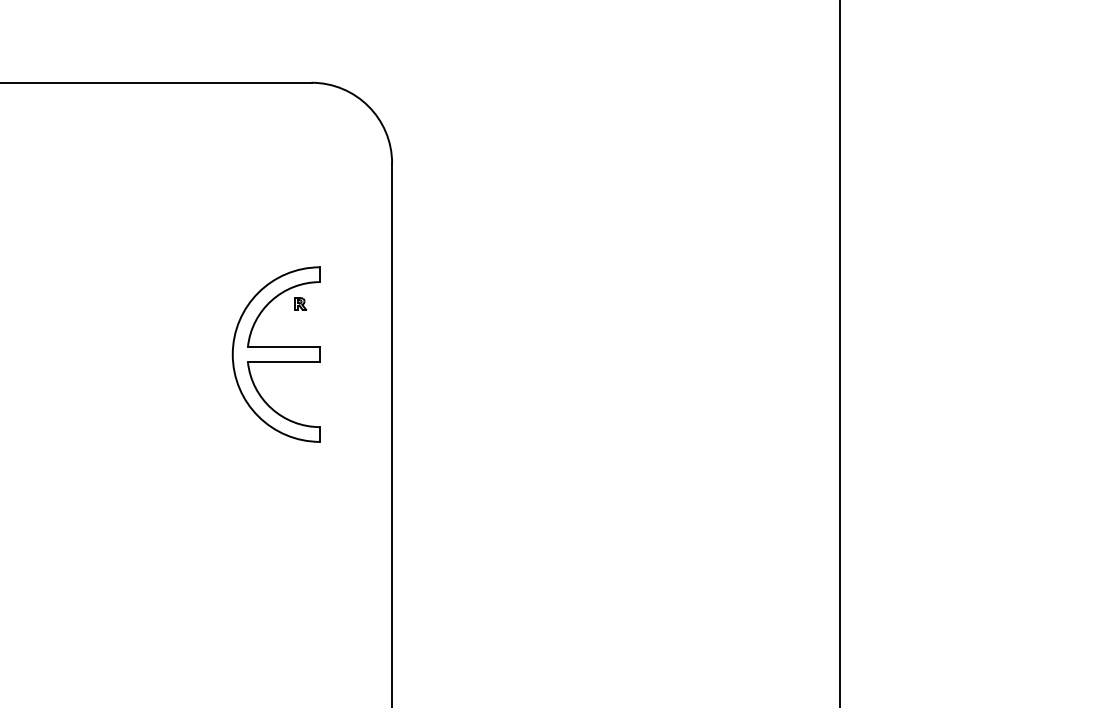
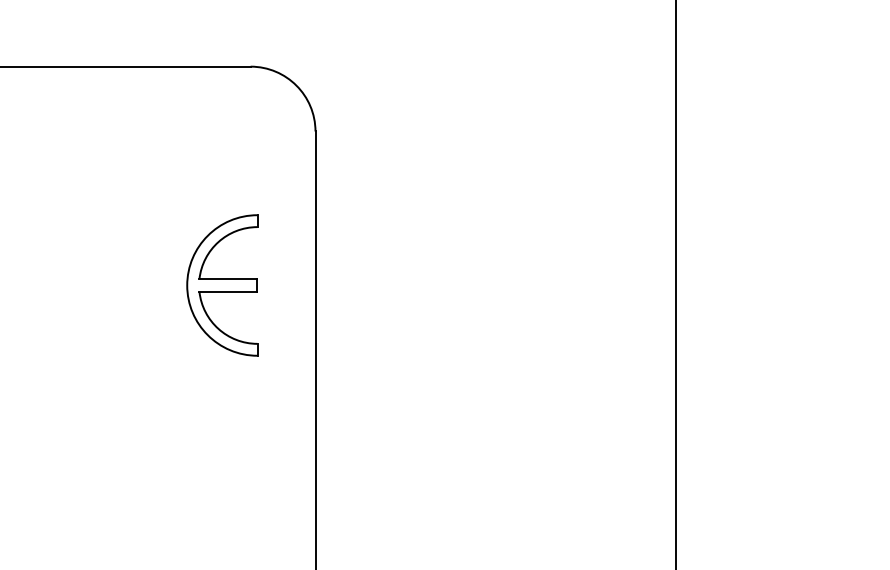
part: (301, 303) -> (242, 244), removed

